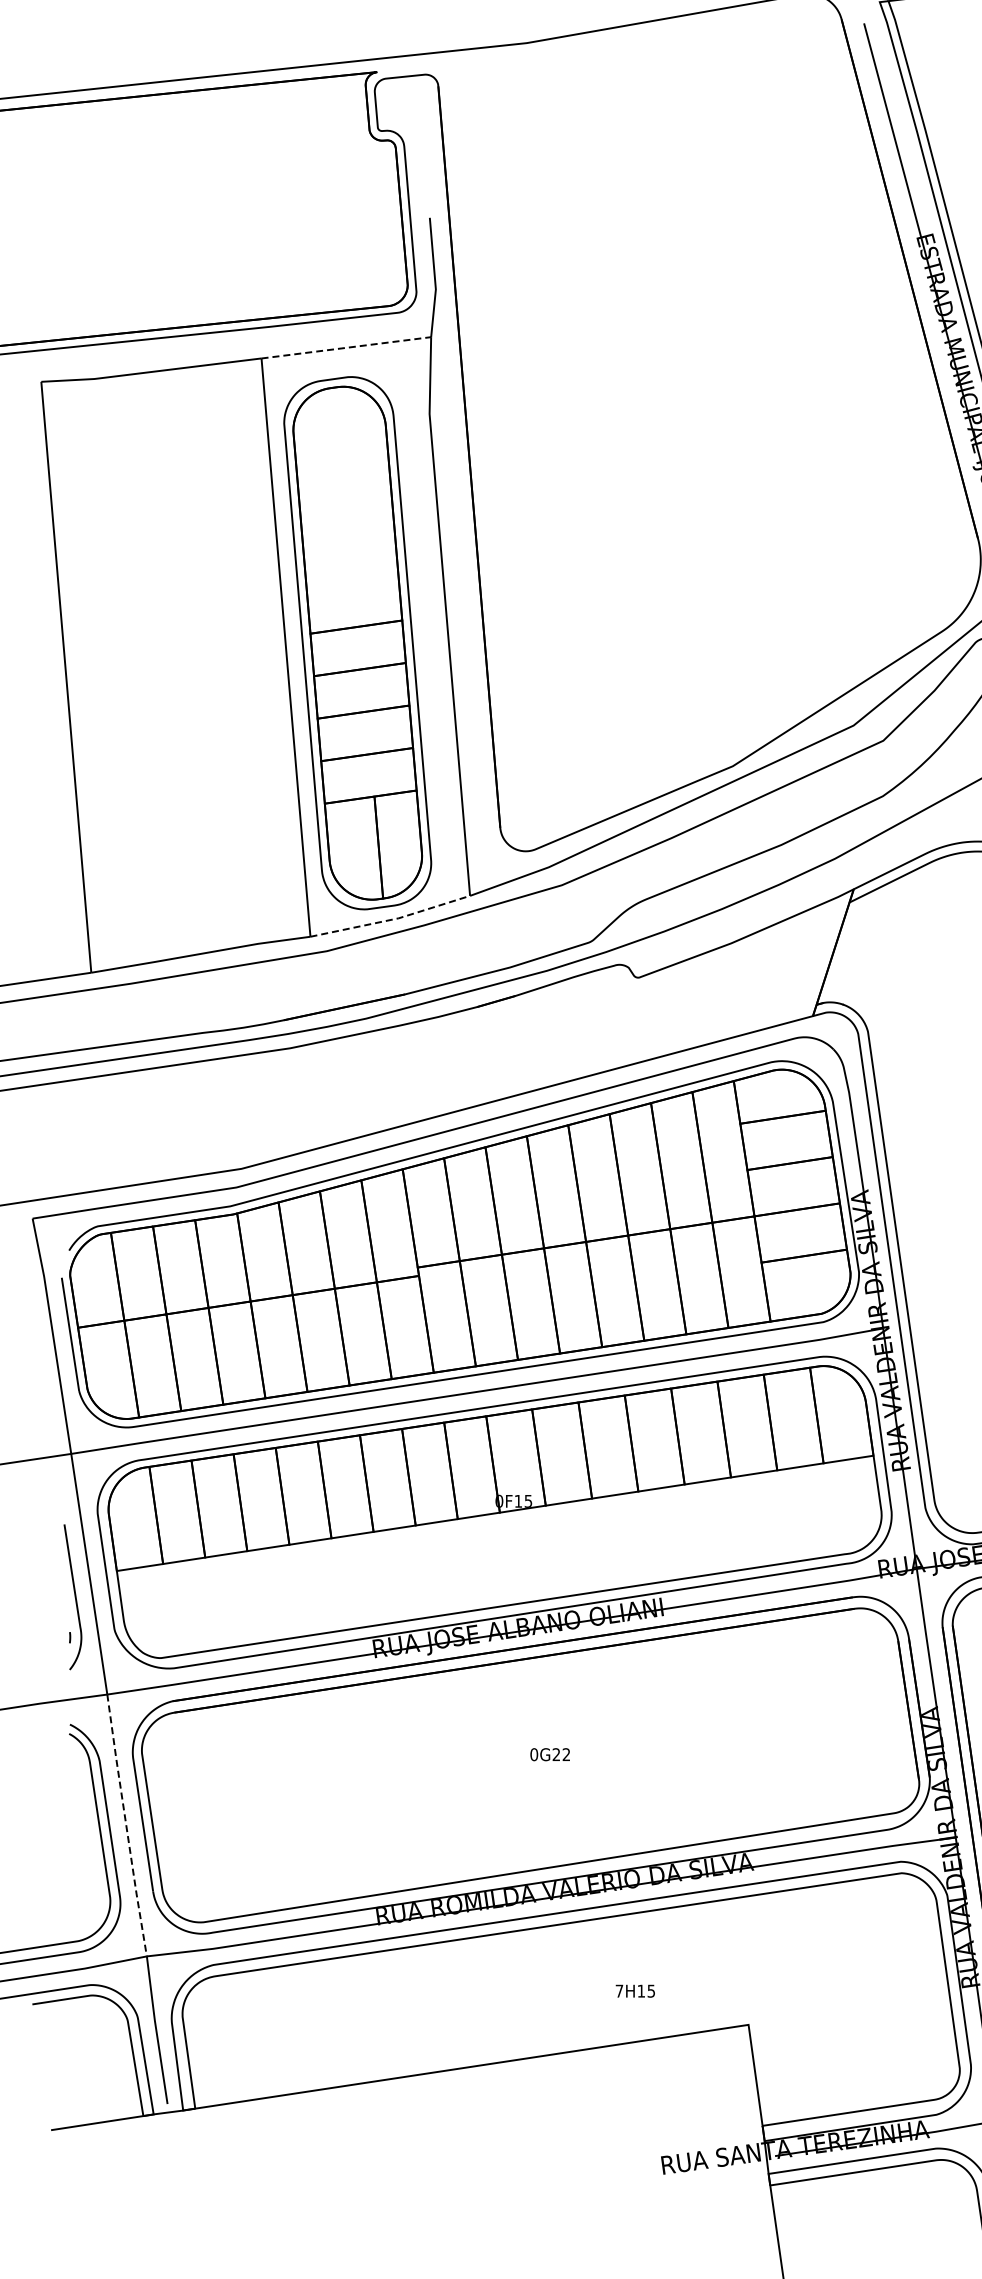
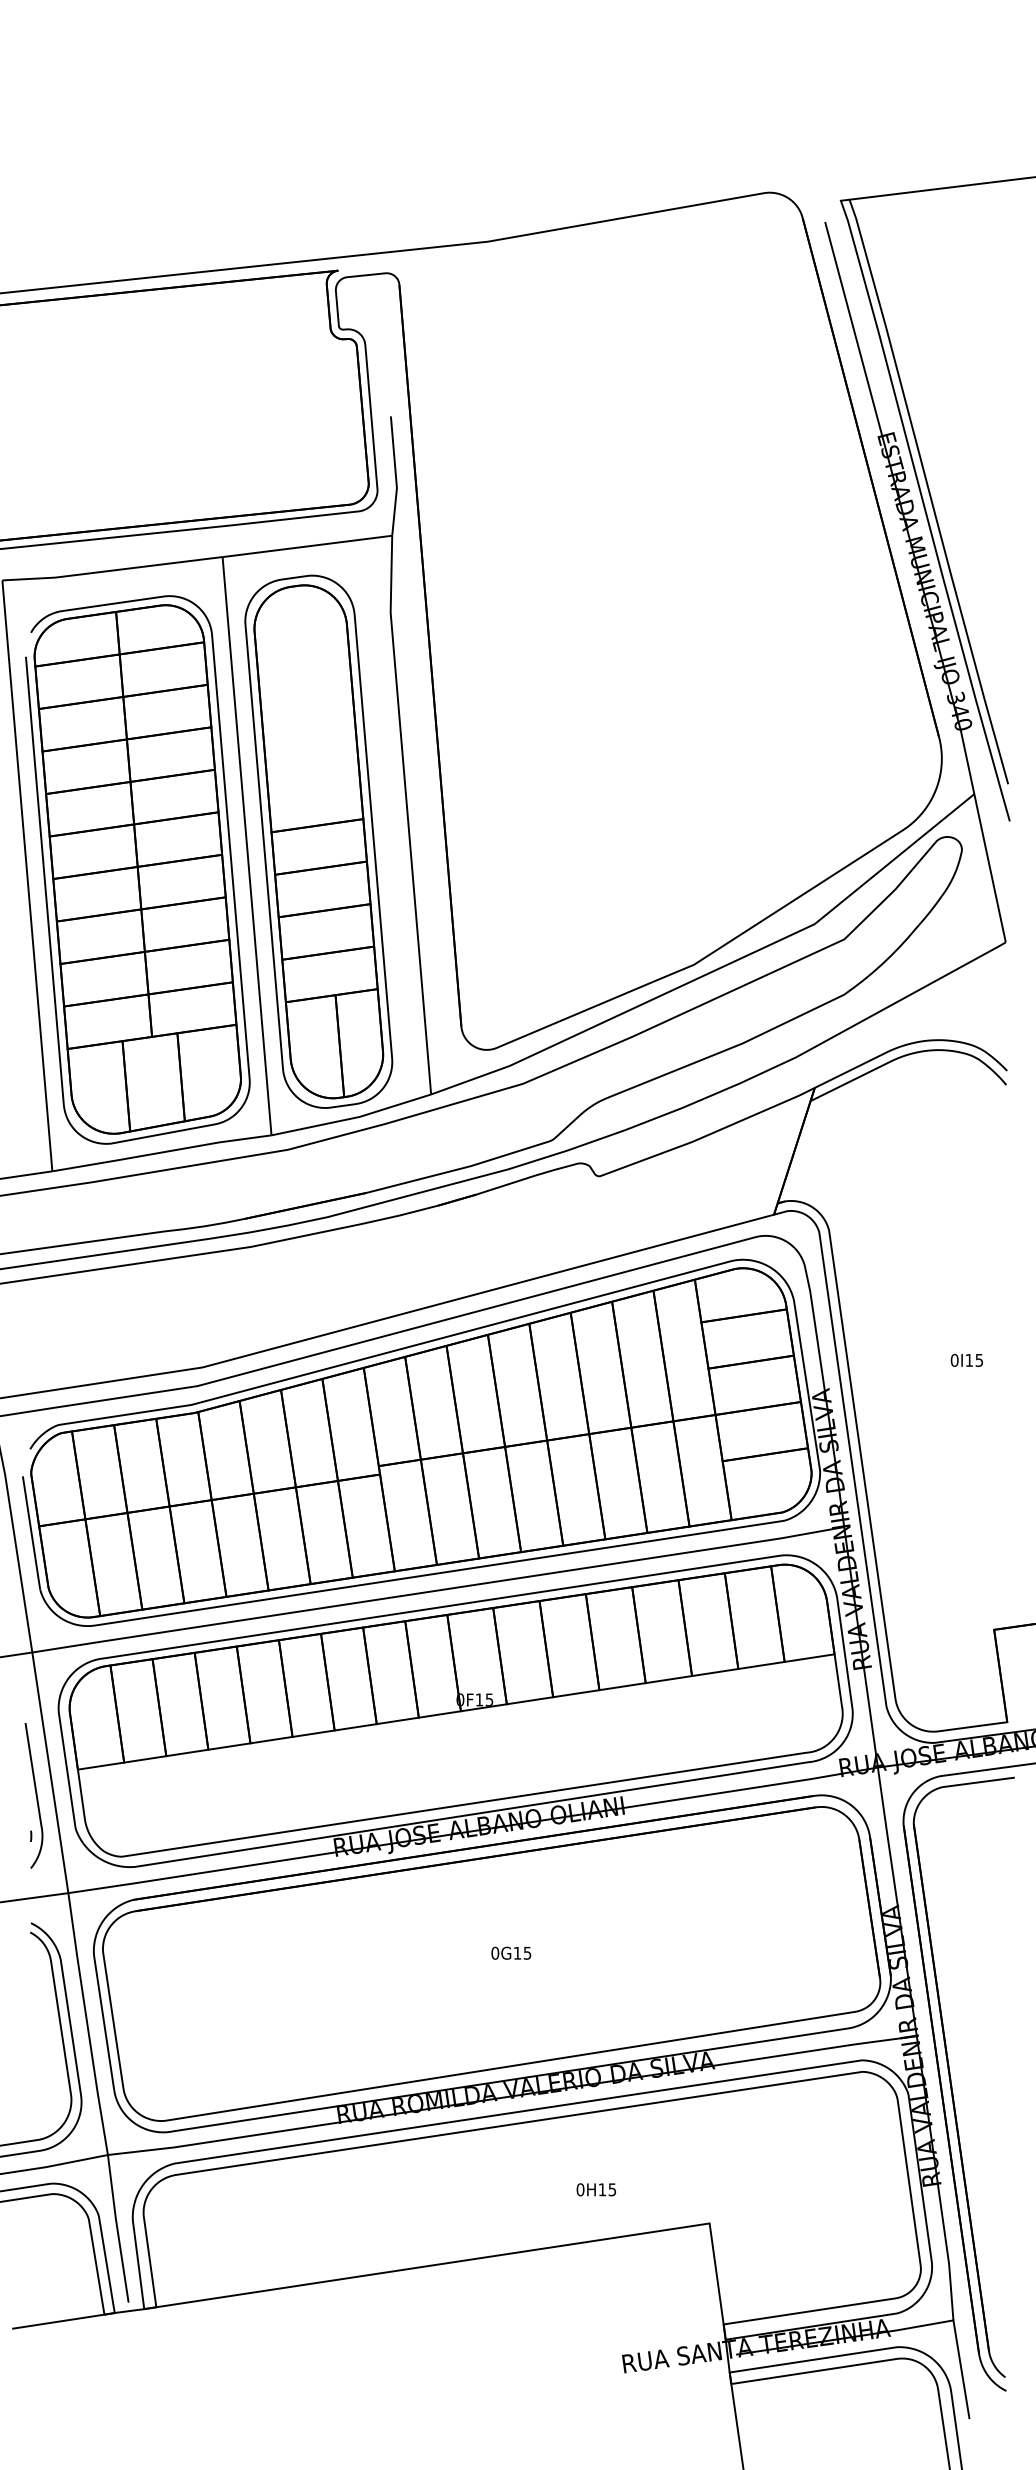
line: (345, 347) -> (306, 546), dashed -> solid
part: (176, 670) -> (137, 869), added
line: (392, 919) -> (353, 1118), dashed -> solid
text: (561, 1753) -> (522, 1952), 0G22 -> 0G15
line: (126, 1825) -> (87, 2024), dashed -> solid
text: (619, 1990) -> (580, 2189), 7H15 -> 0H15

